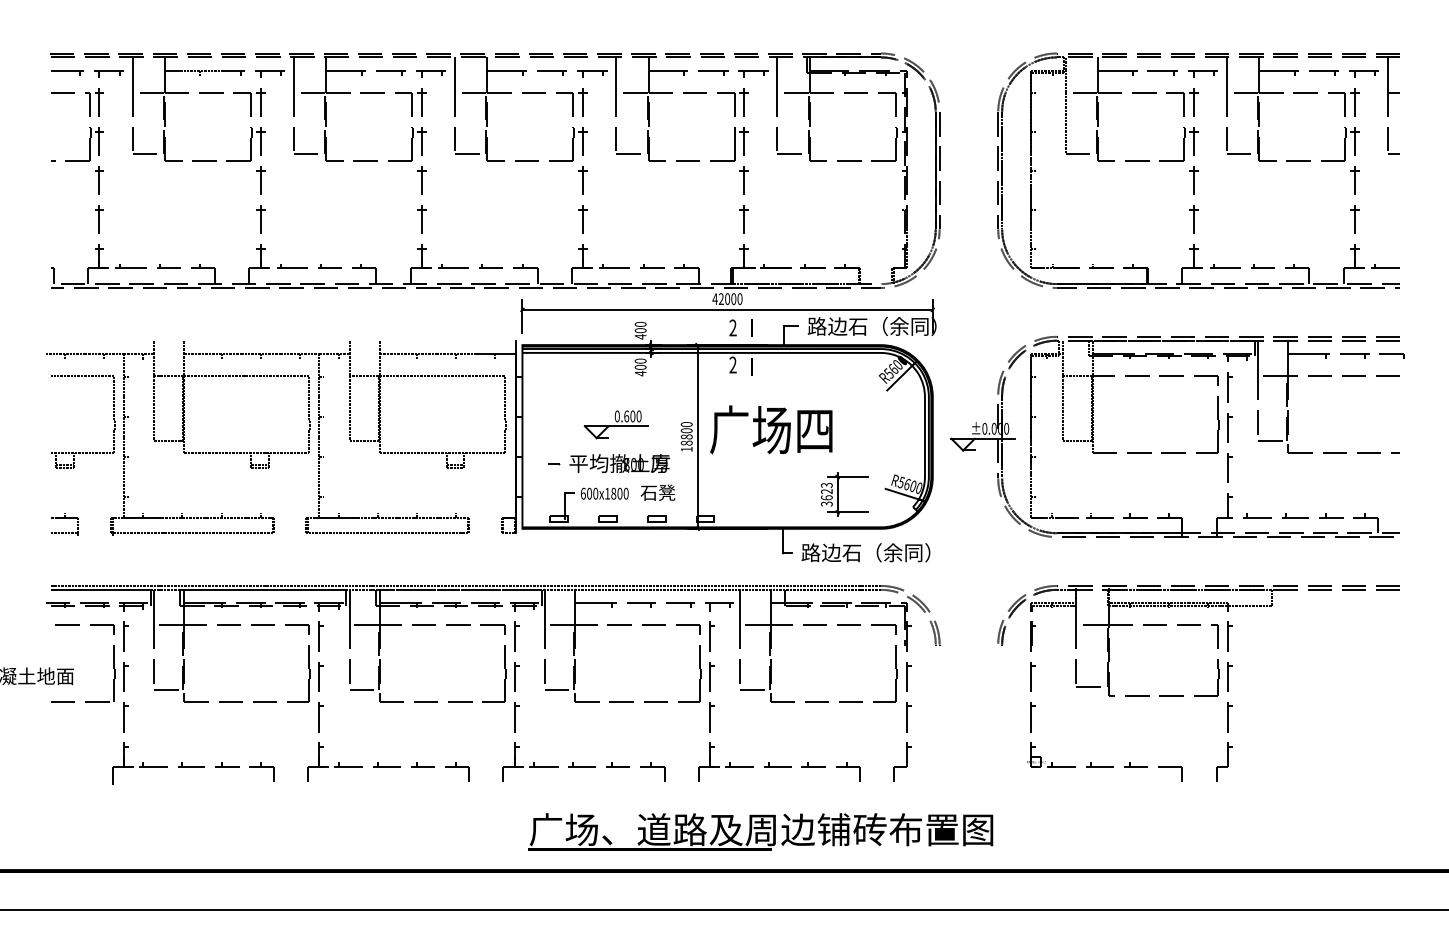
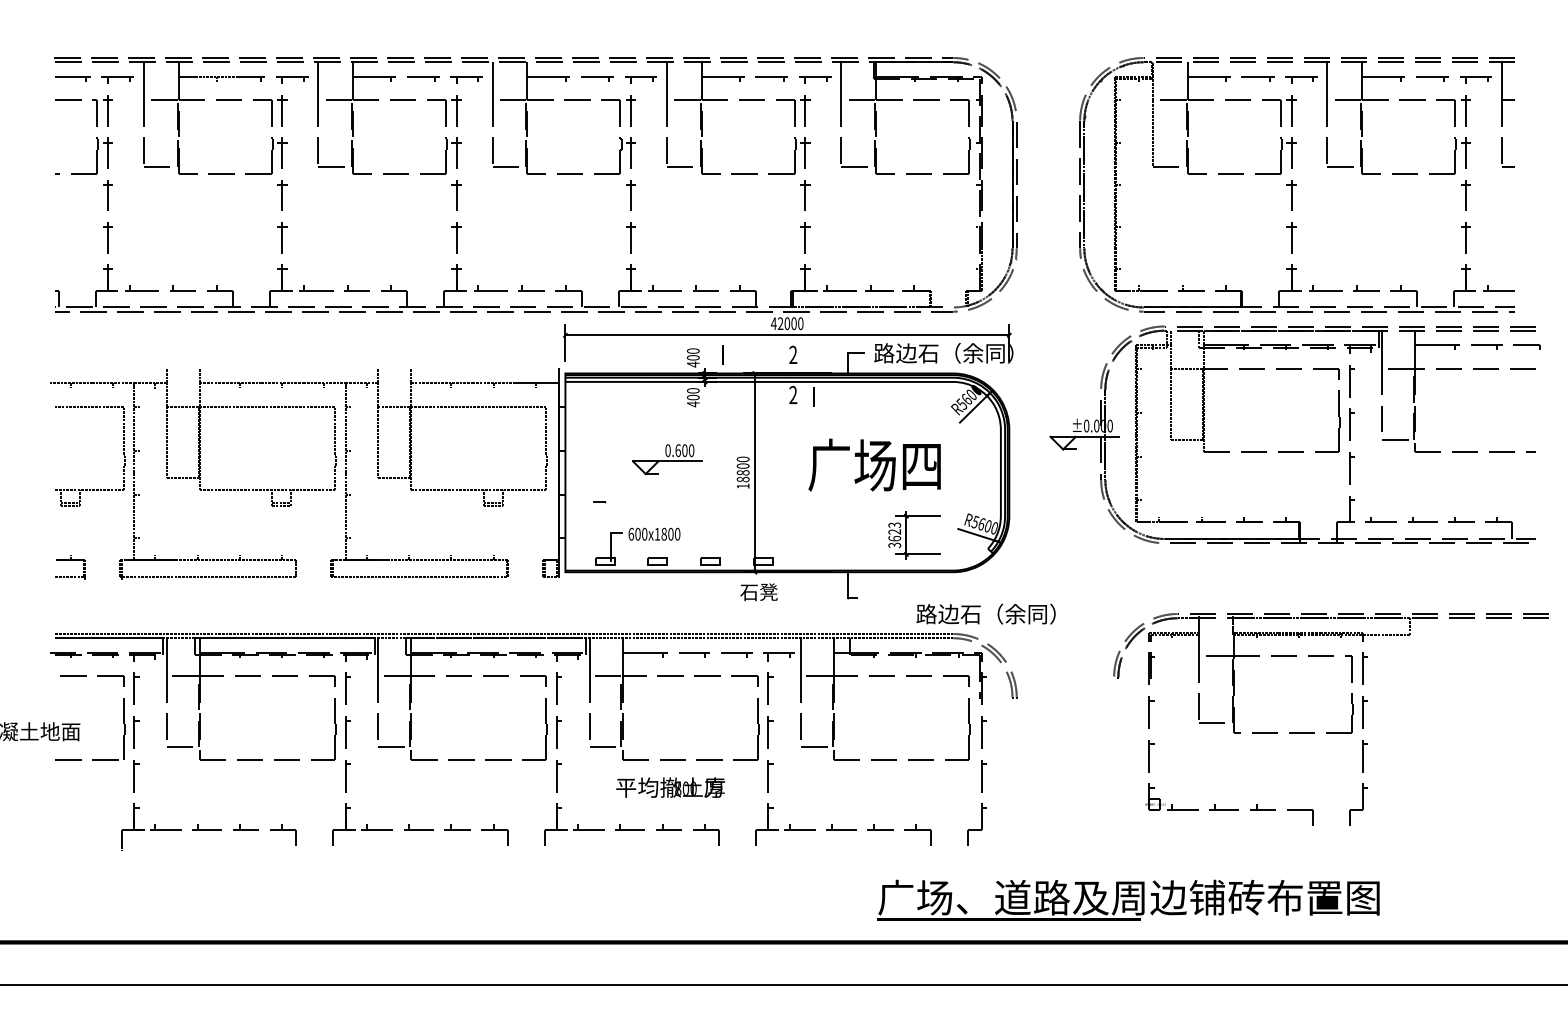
line: (751, 327) -> (722, 354), moved
text: (771, 429) -> (874, 464), moved
part: (1176, 452) -> (1294, 451), moved
text: (619, 463) -> (670, 787), moved
text: (657, 493) -> (758, 592), moved
text: (865, 552) -> (985, 613), moved
part: (1198, 695) -> (1330, 732), moved
text: (761, 831) -> (1128, 899), moved

